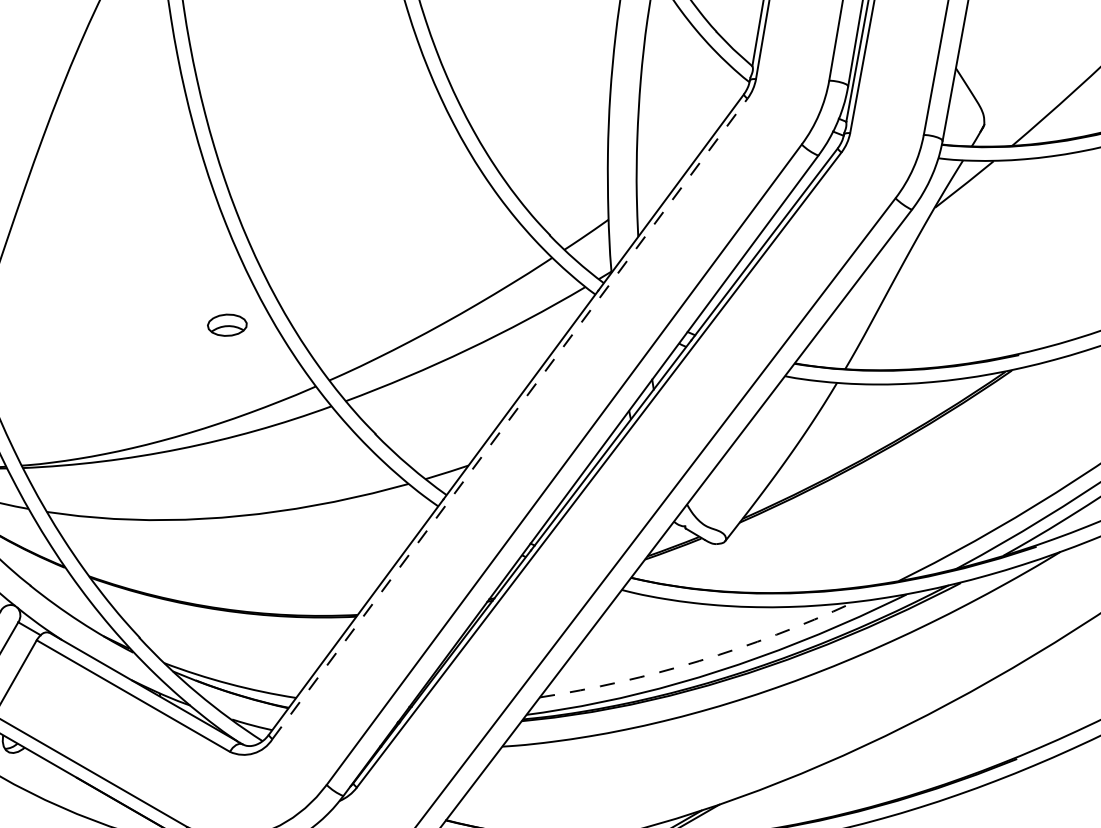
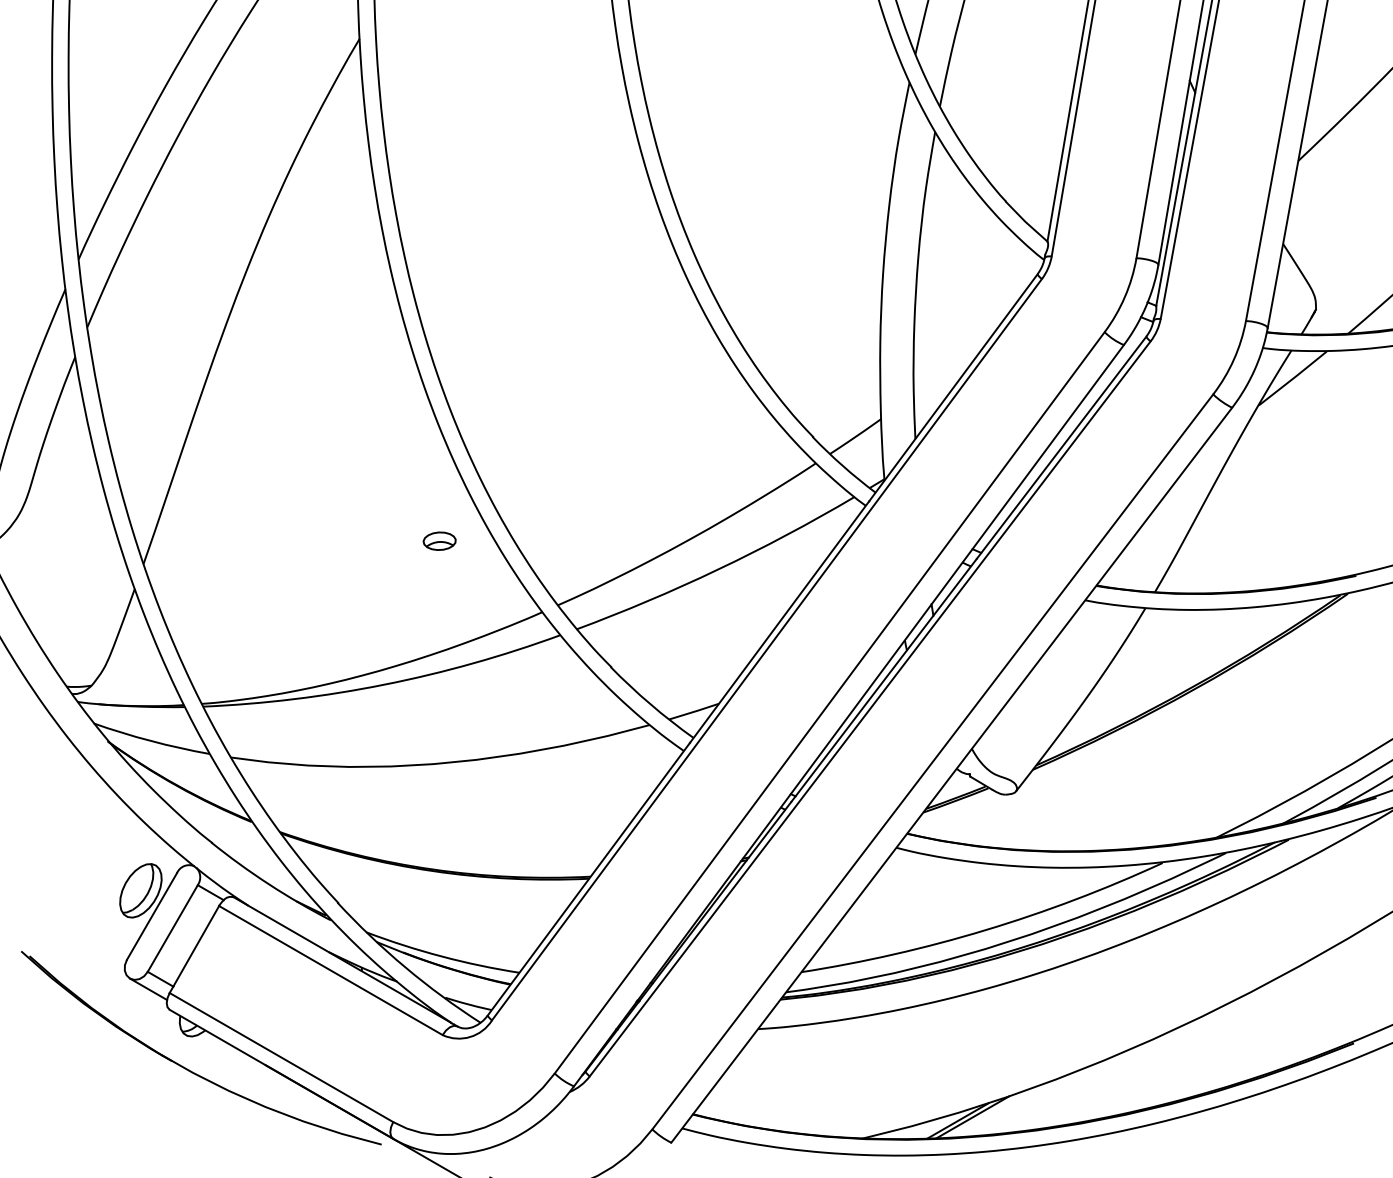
part: (227, 324) -> (439, 540), size x0.71
line: (510, 418) -> (767, 649), dashed -> solid
arc: (698, 661) -> (985, 930), dashed -> solid

